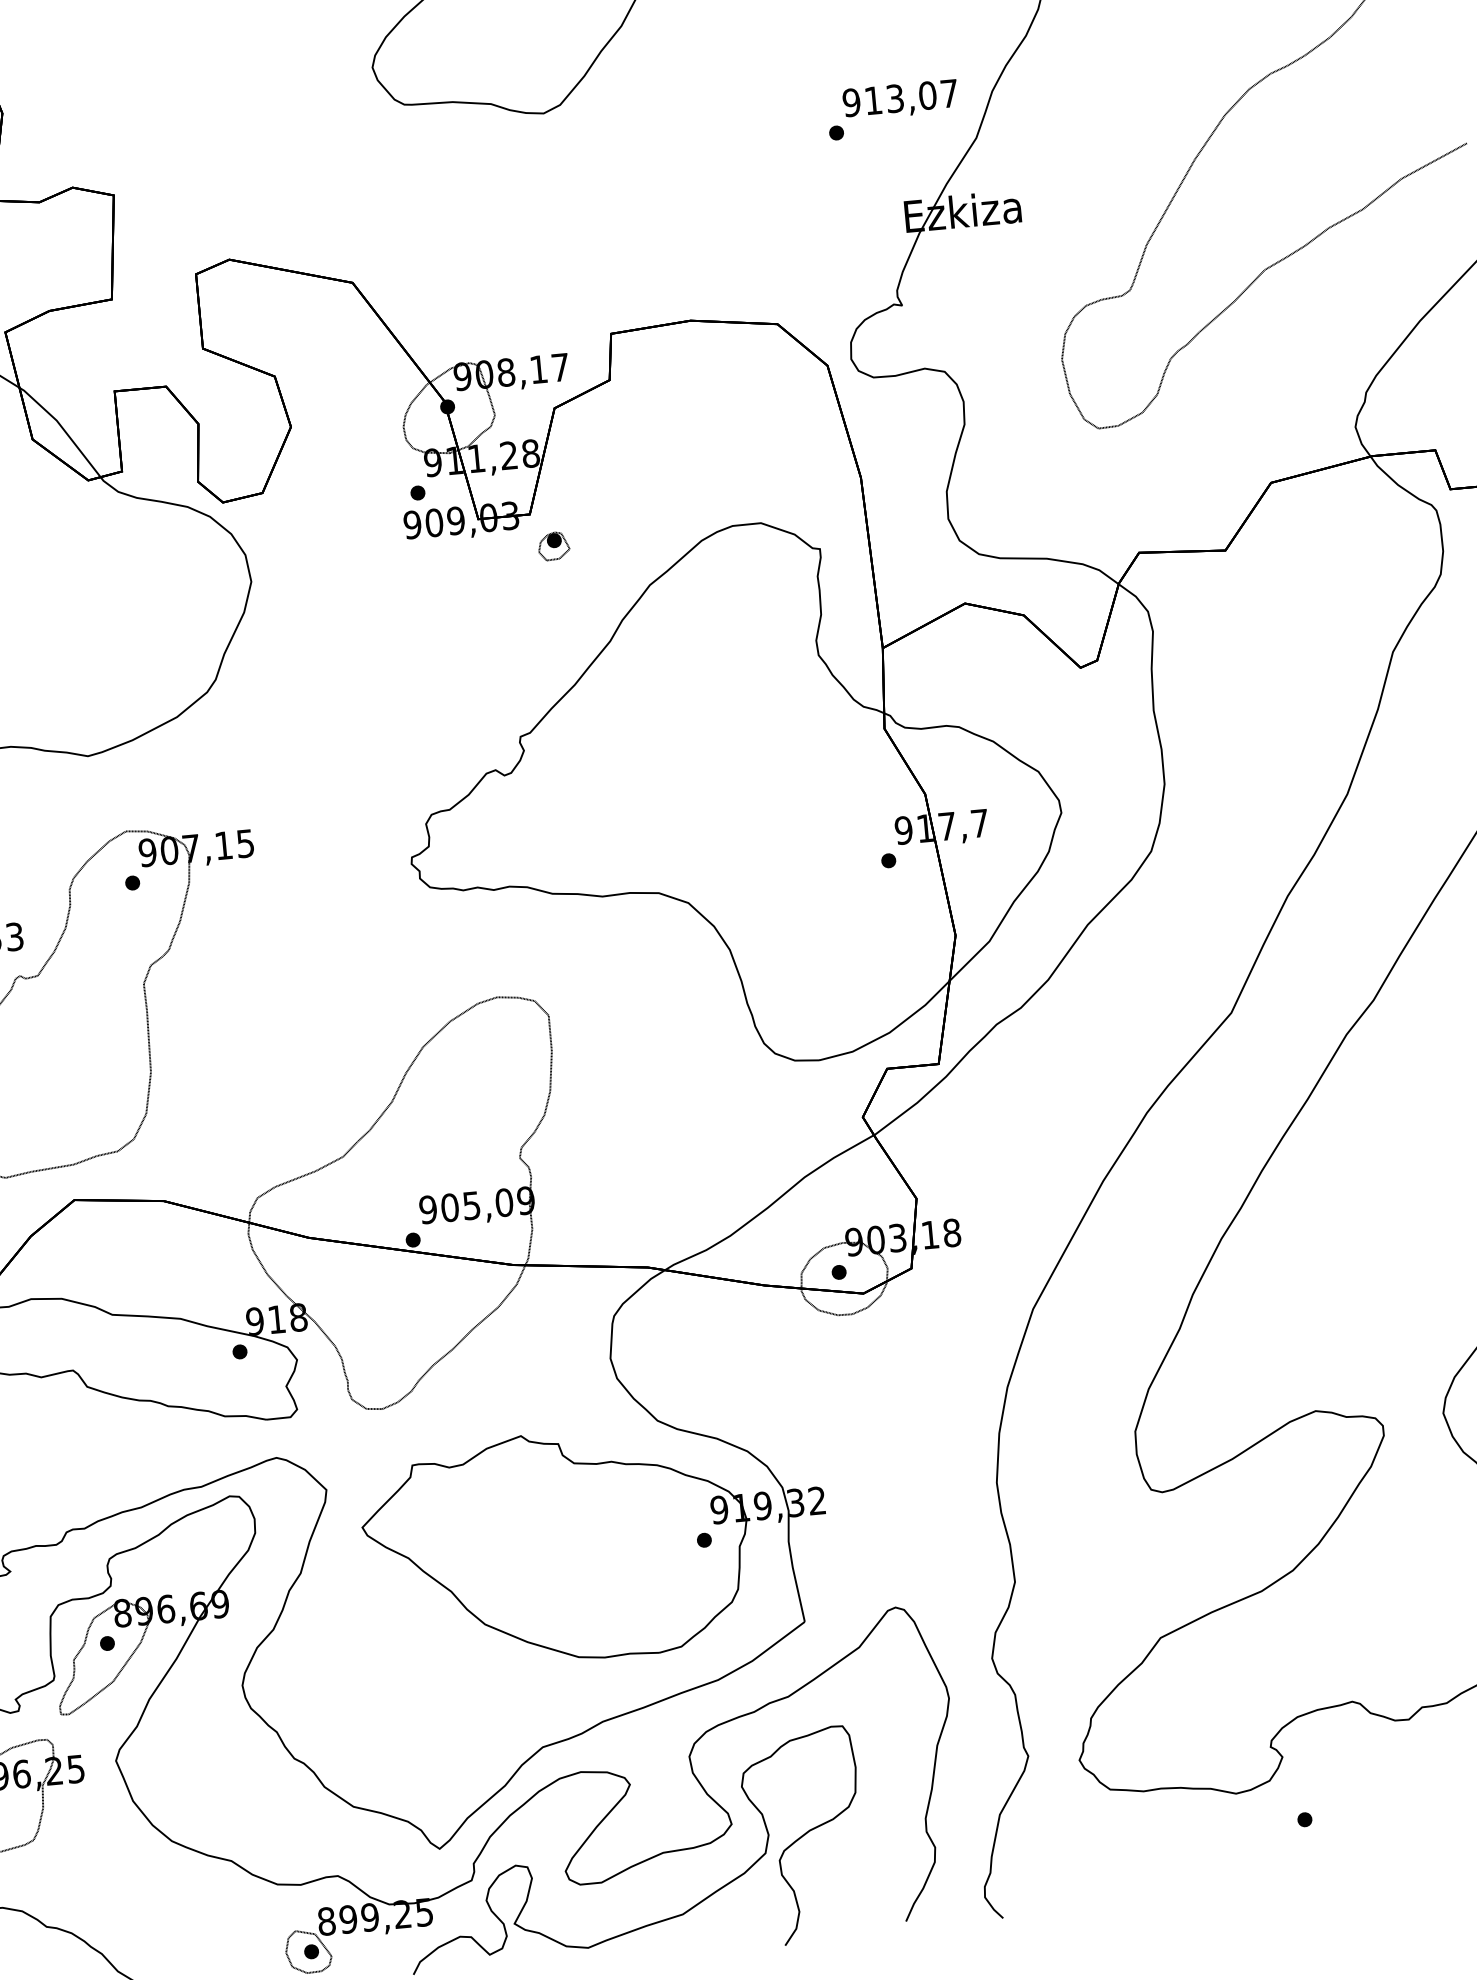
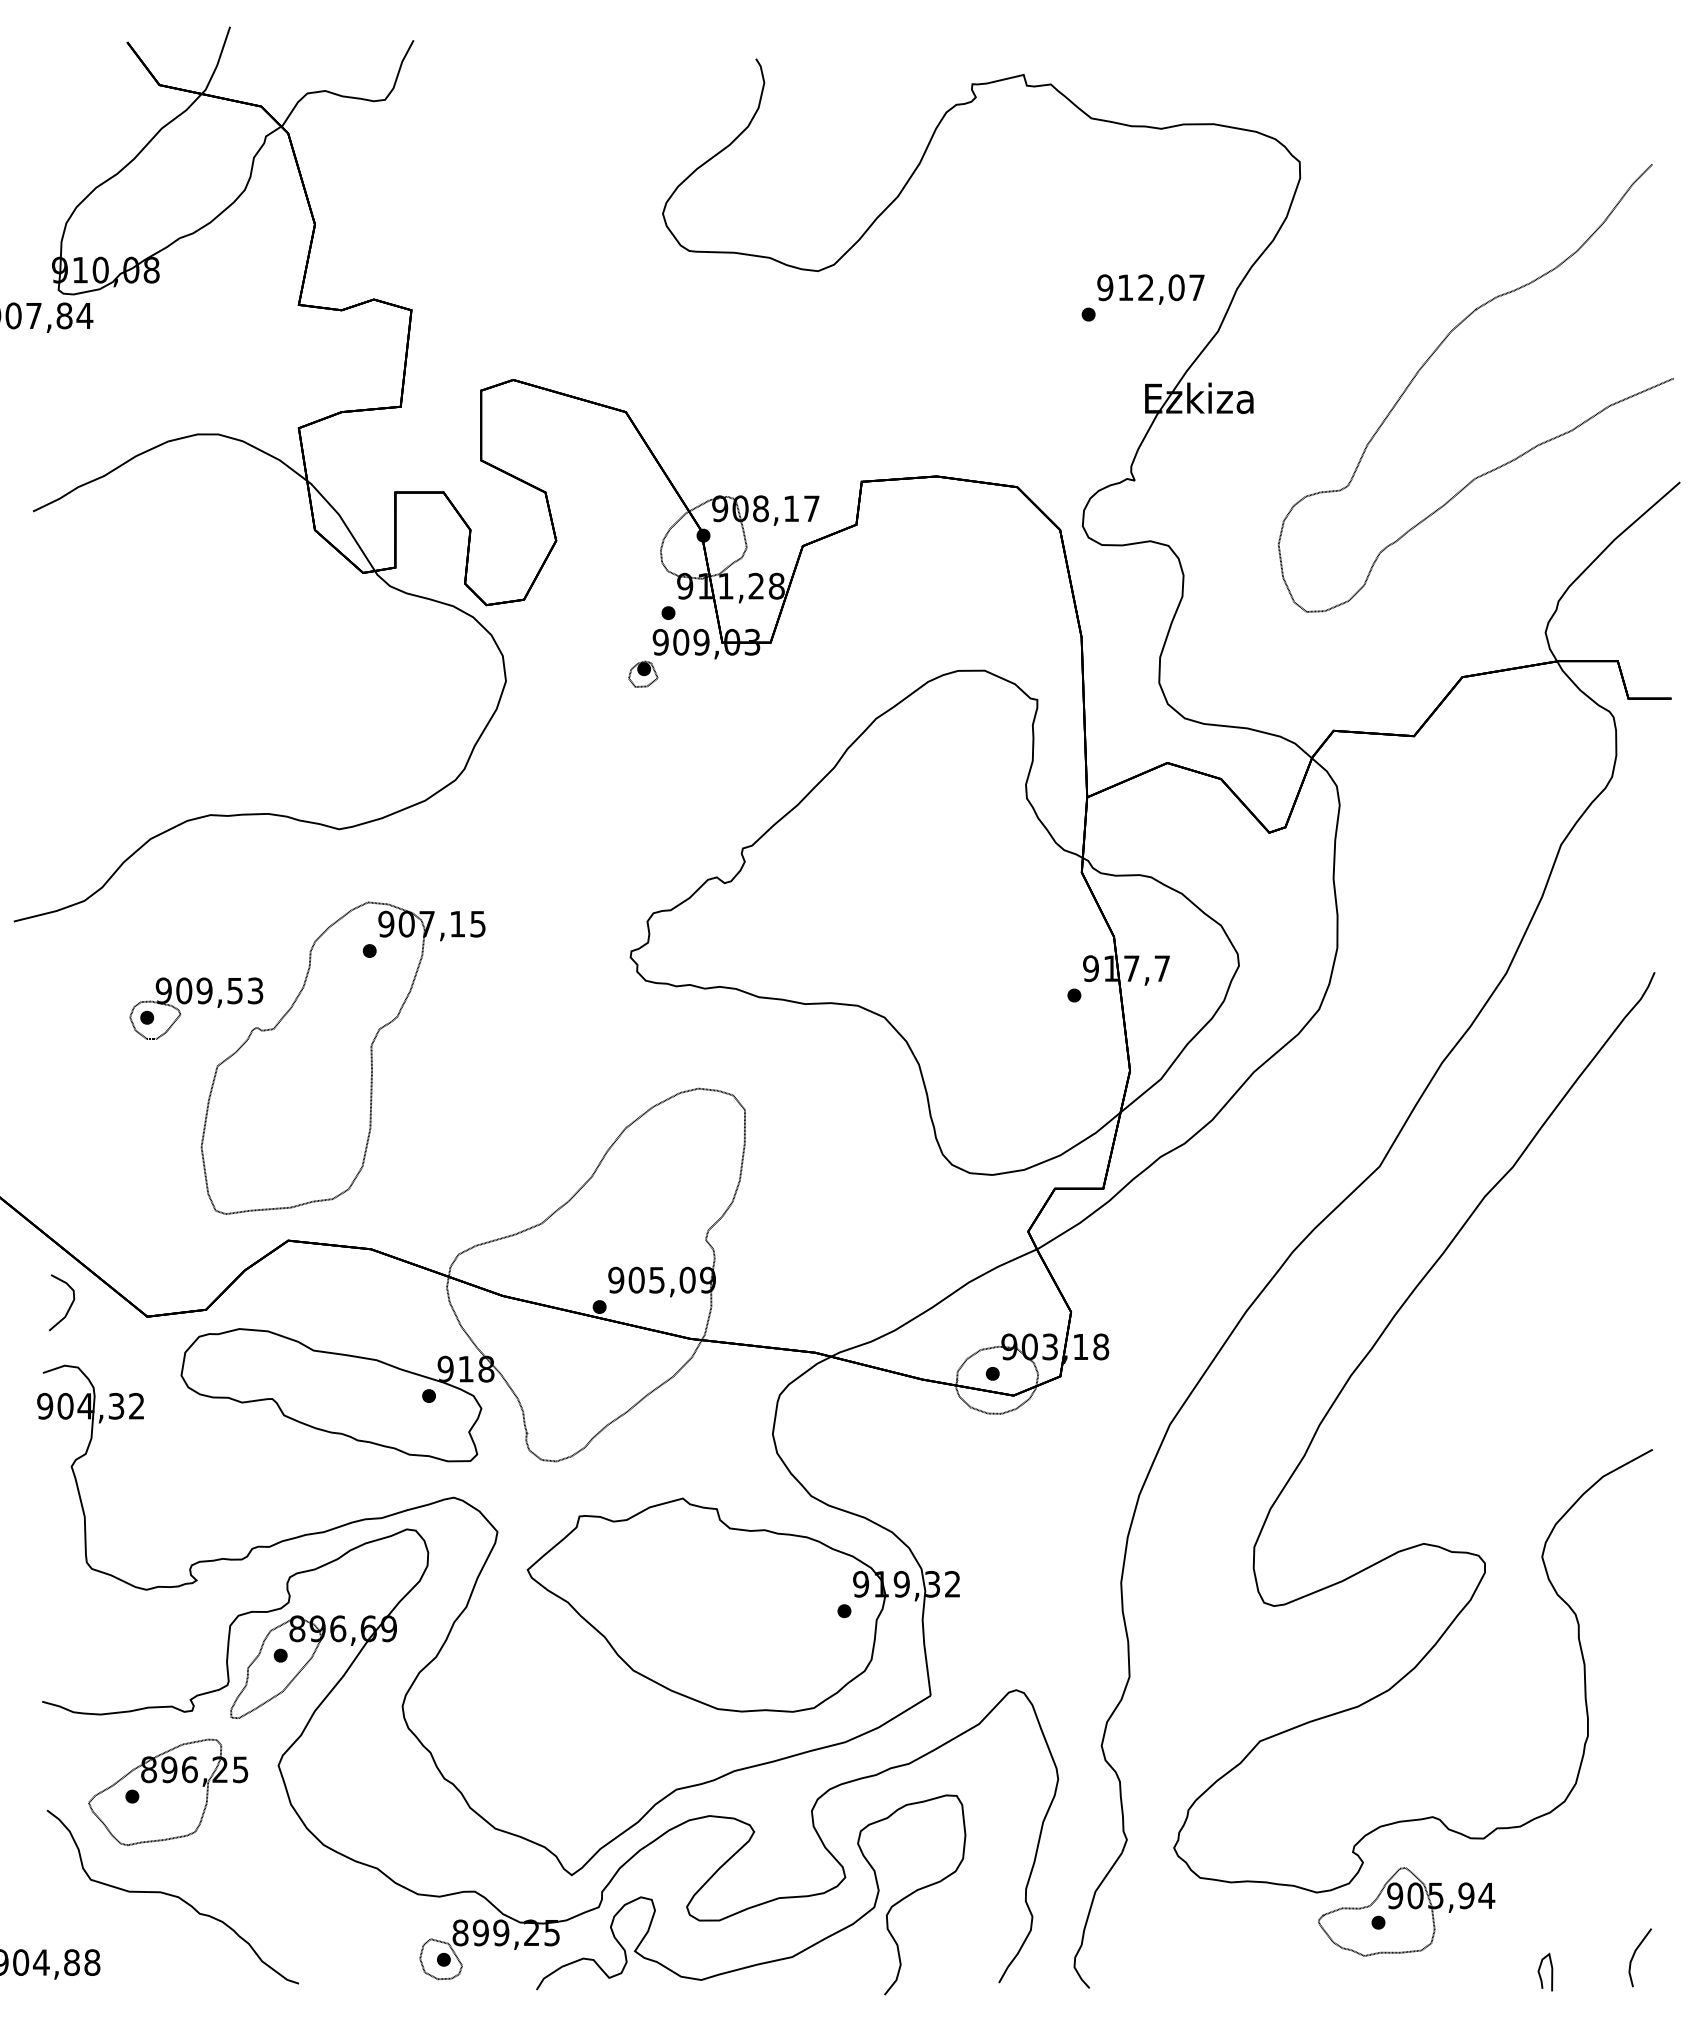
text: (894, 98) -> (1145, 287), 913,07 -> 912,07
part: (554, 545) -> (643, 673), moved
part: (1333, 1805) -> (1406, 1911), added

